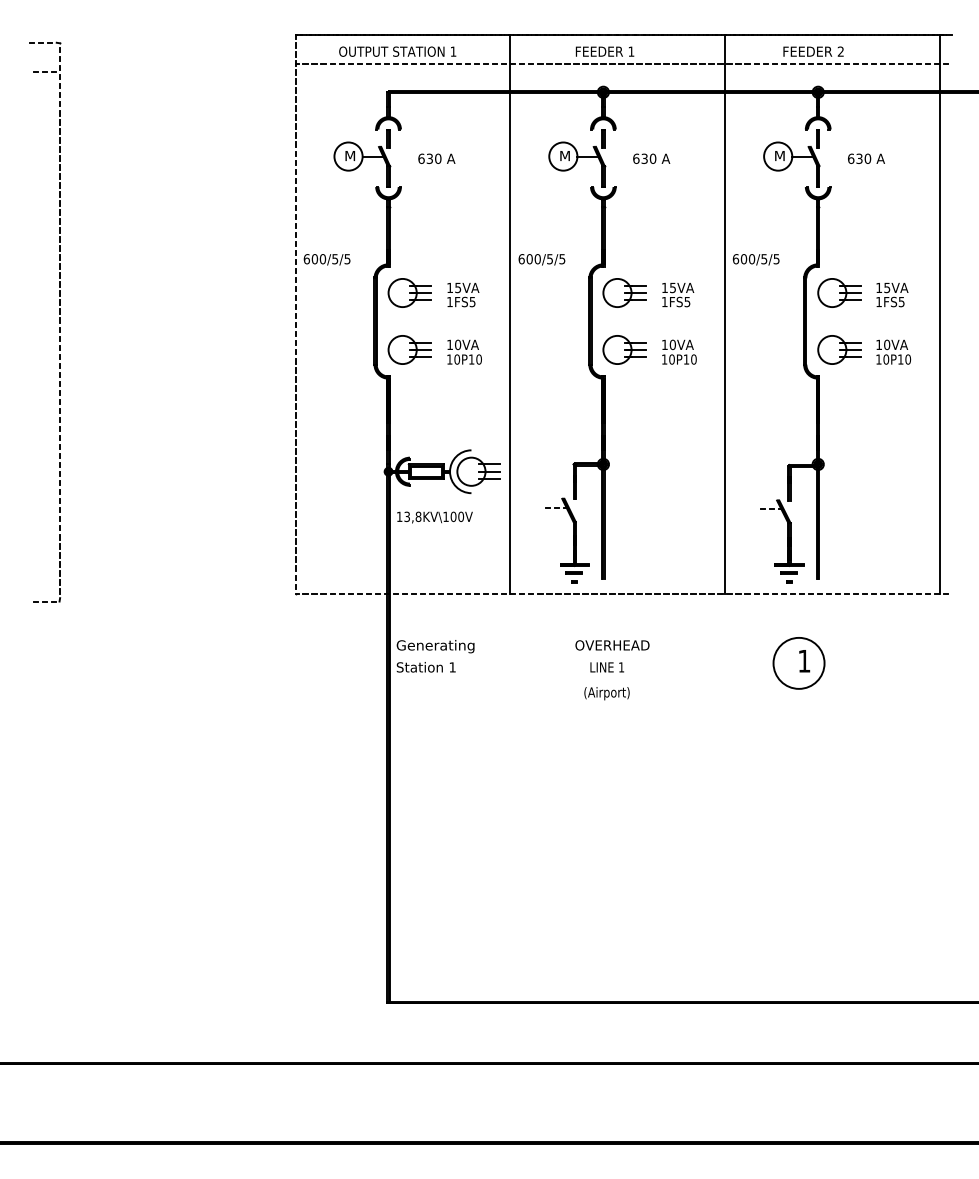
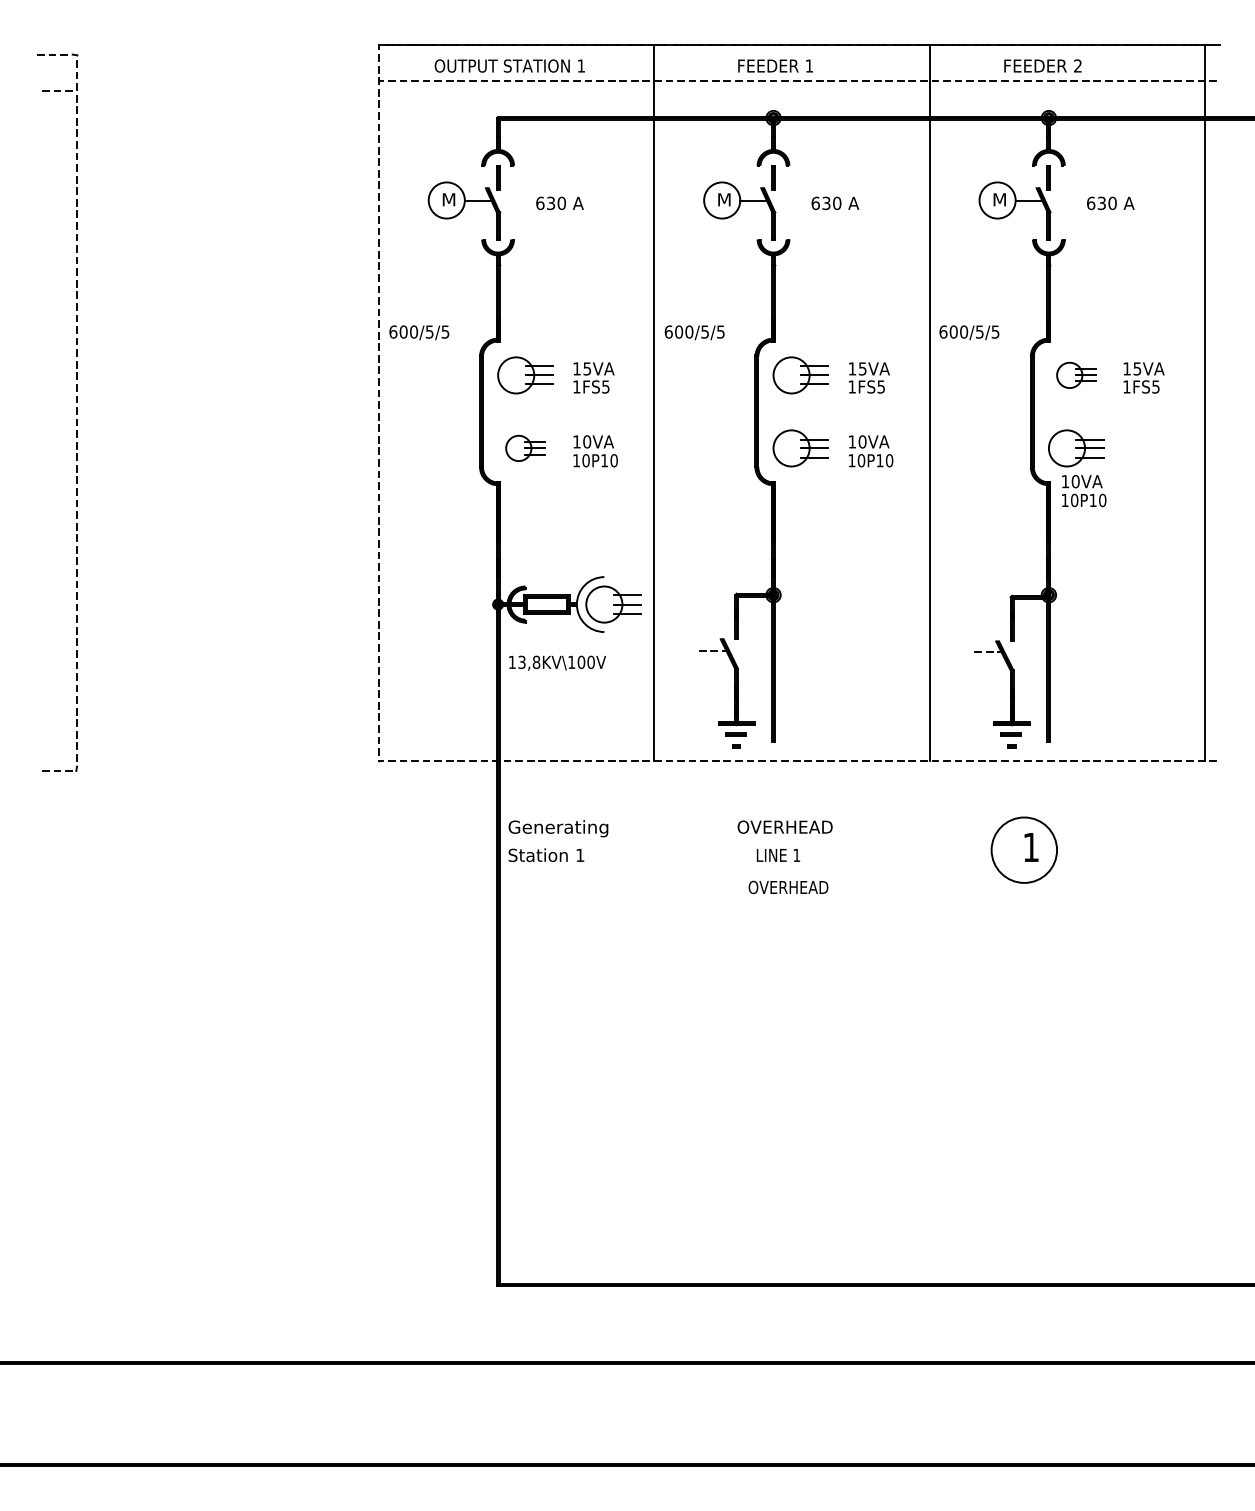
part: (839, 292) -> (1076, 374), size x0.7
part: (409, 349) -> (524, 447), size x0.7
text: (893, 351) -> (1083, 490), moved
text: (615, 693) -> (789, 888), (Airport) -> OVERHEAD

